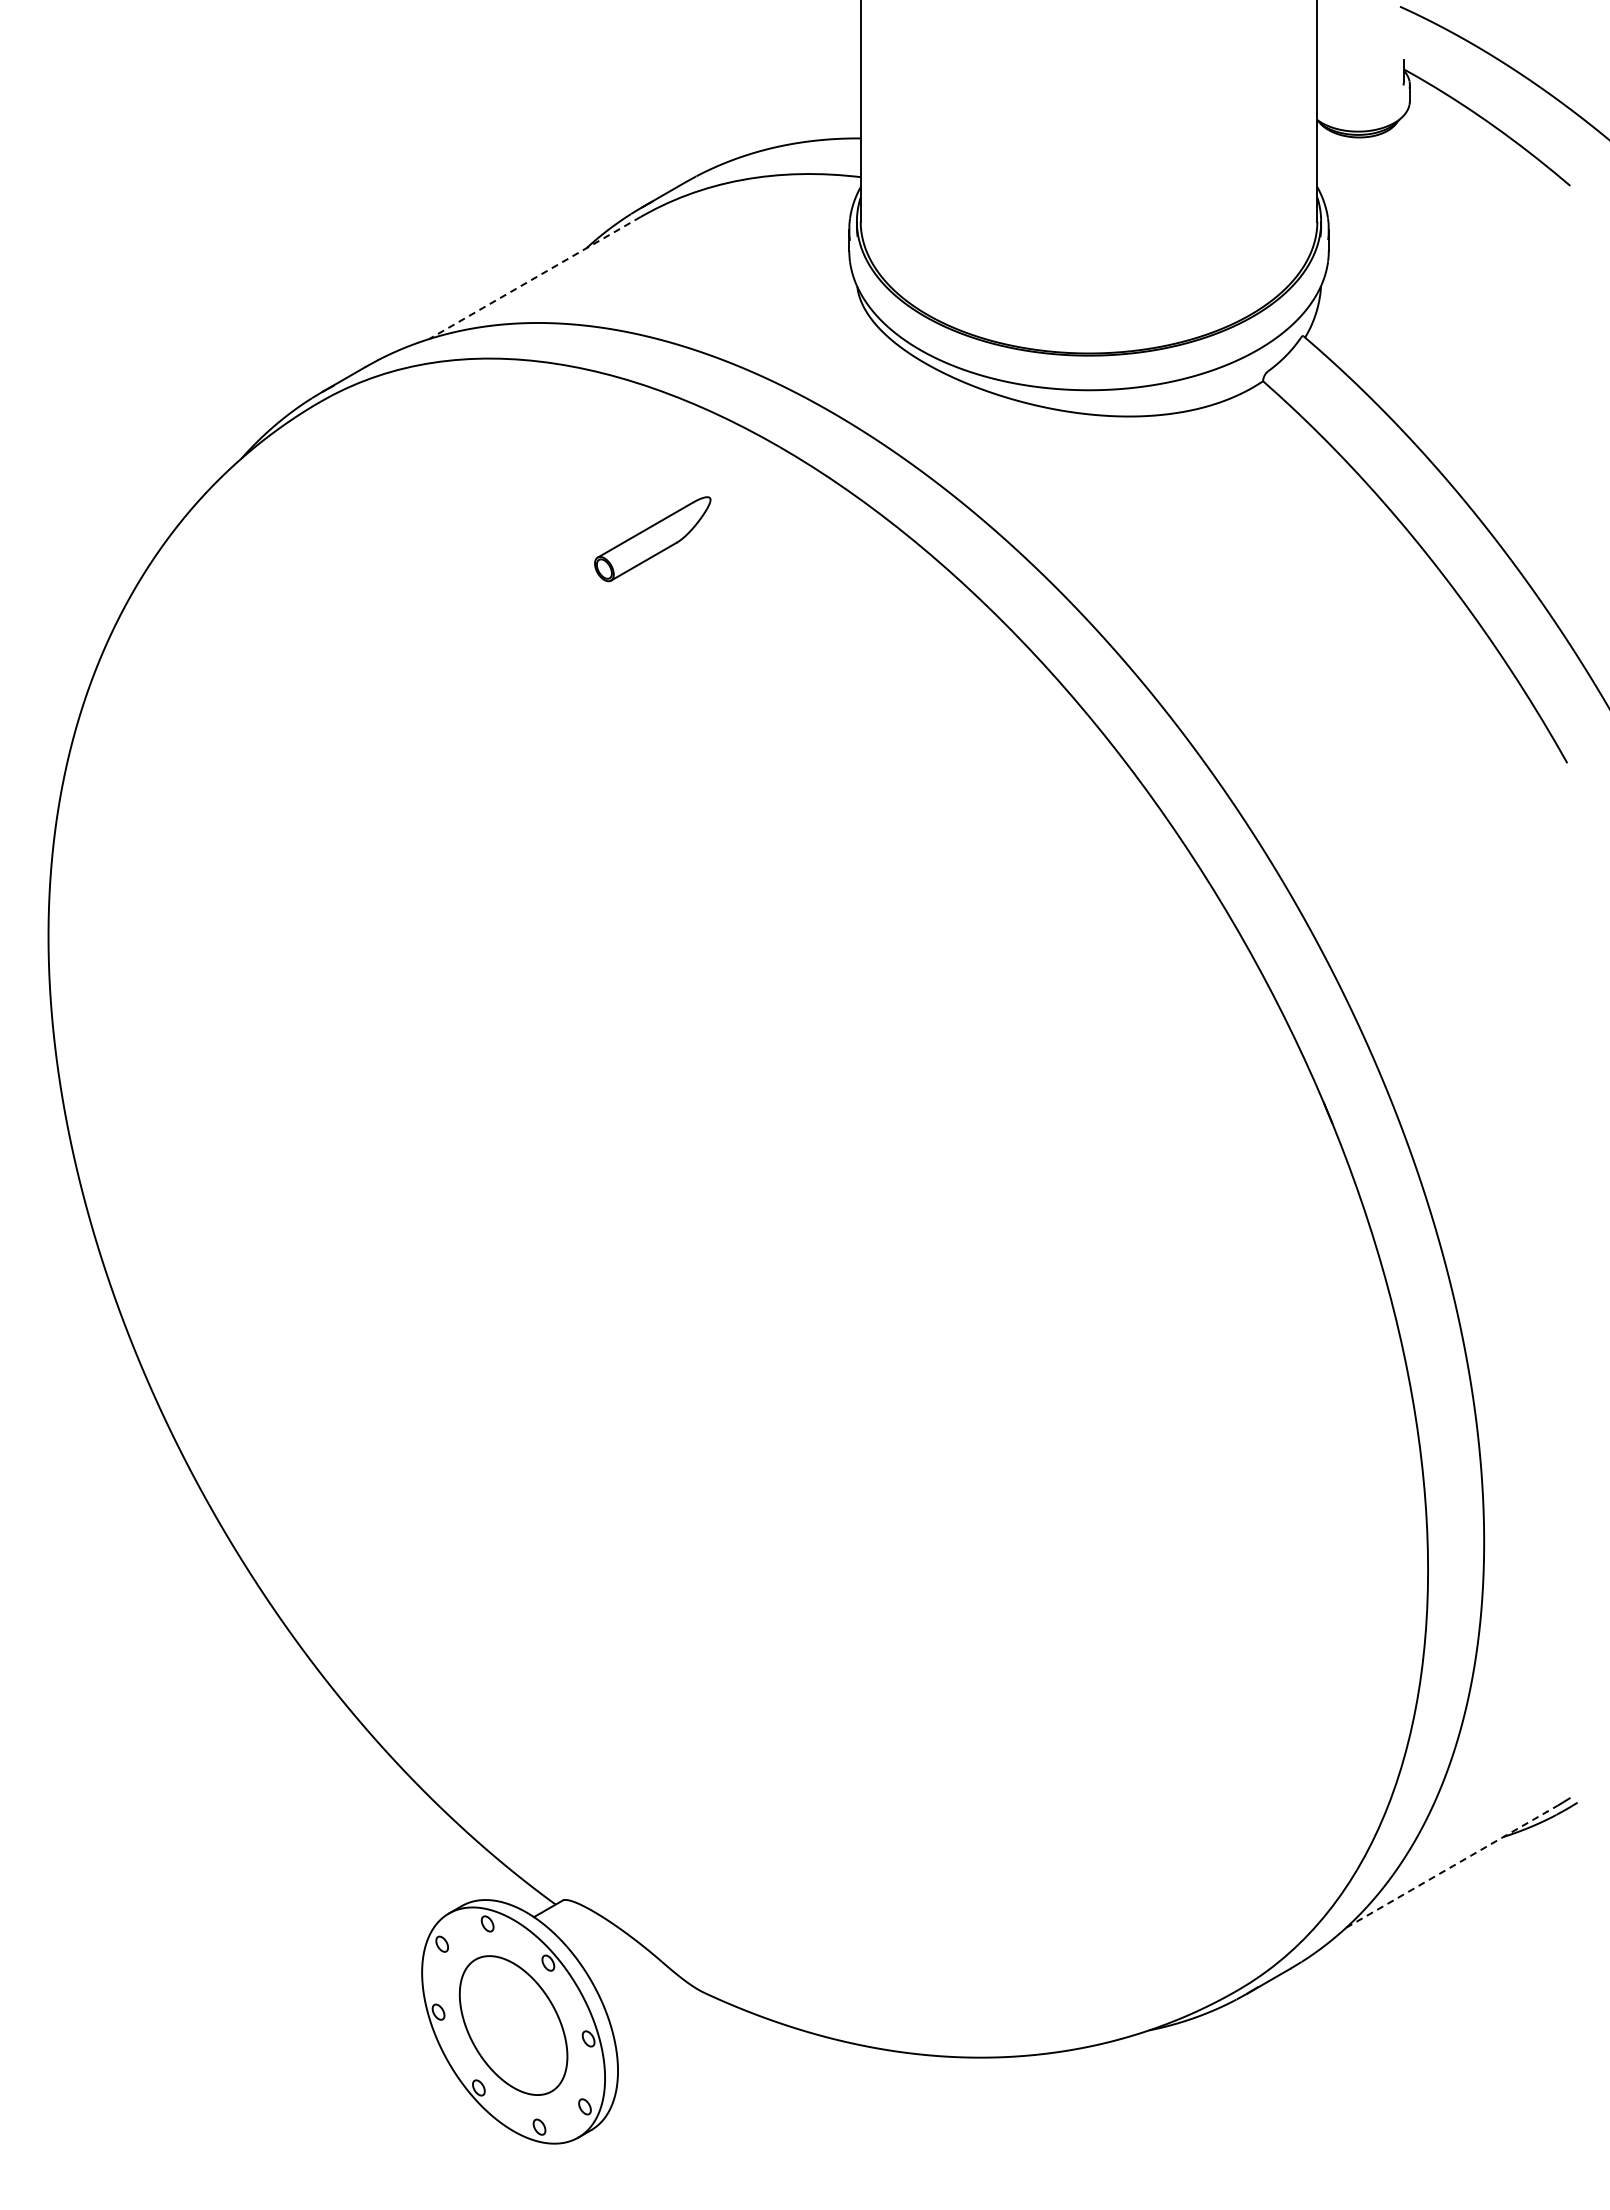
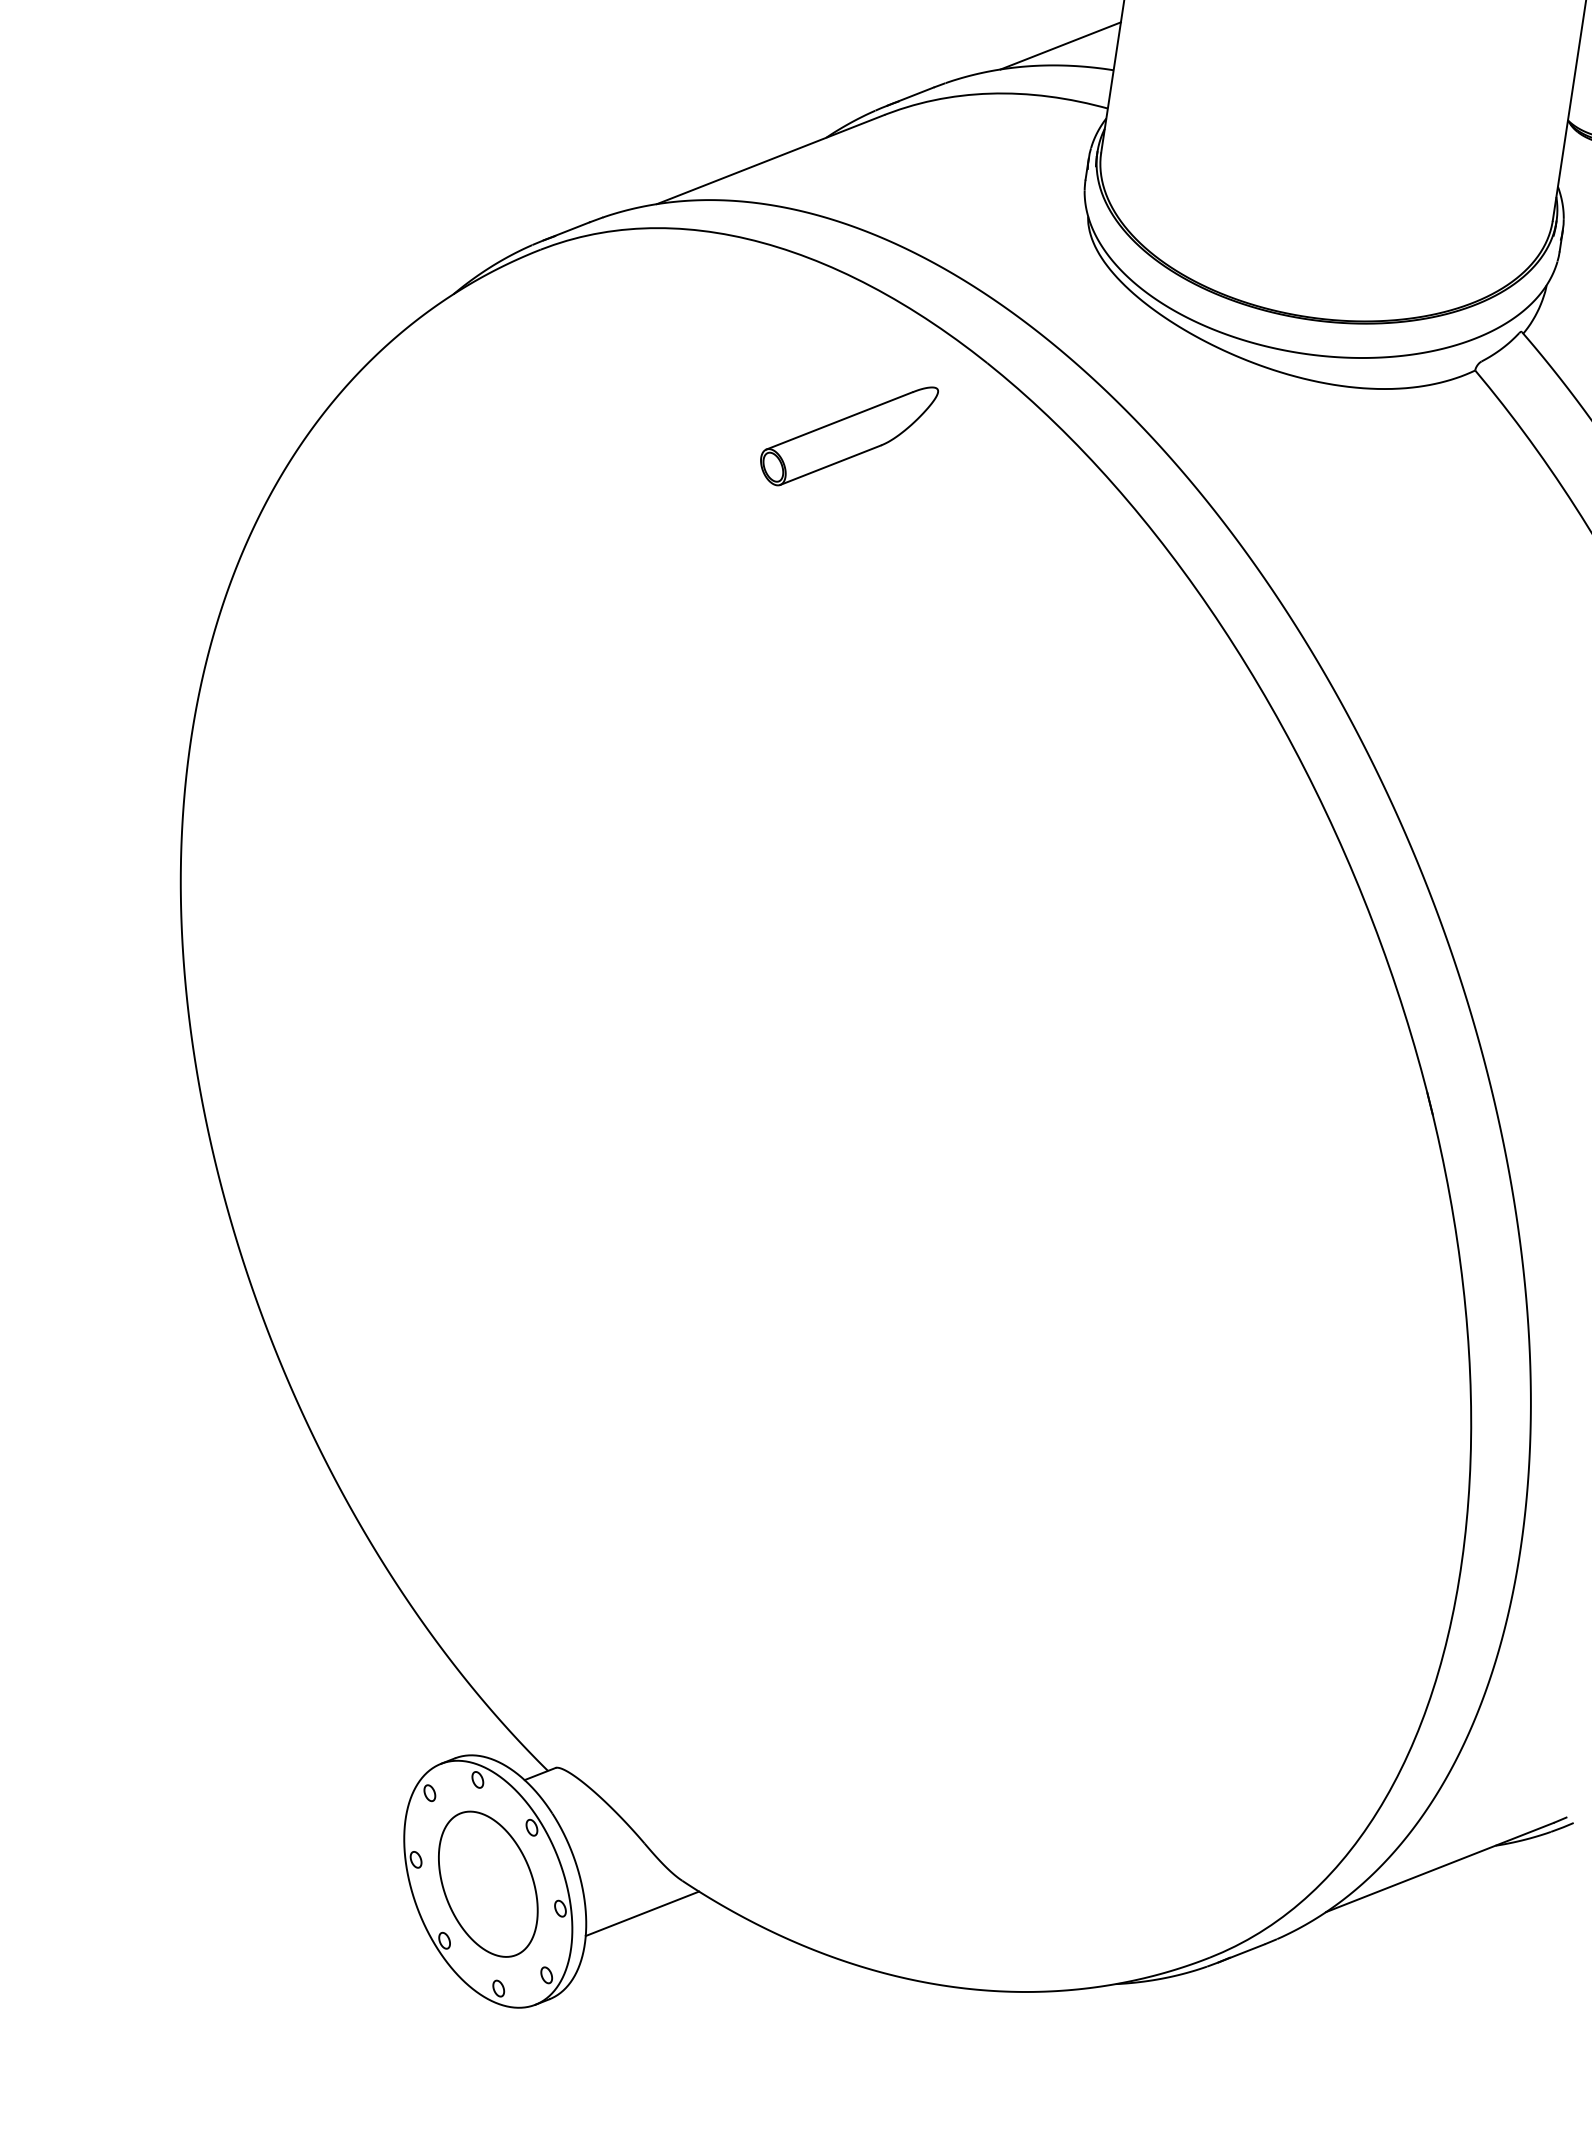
line: (804, 121) -> (1060, 45), added
line: (534, 278) -> (770, 159), dashed -> solid
part: (652, 539) -> (847, 435), size x1.43
line: (1452, 1866) -> (1440, 1867), dashed -> solid
line: (670, 2031) -> (642, 1913), added

